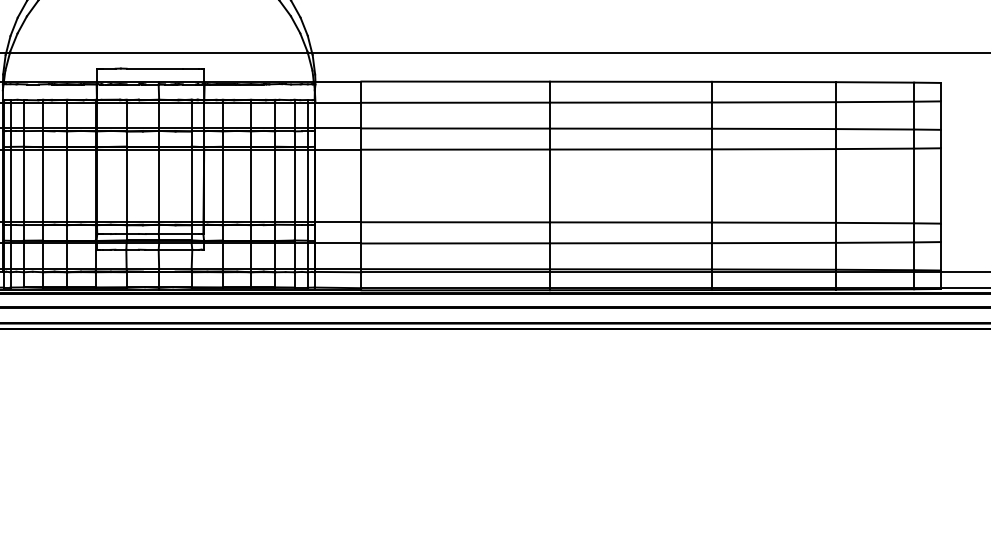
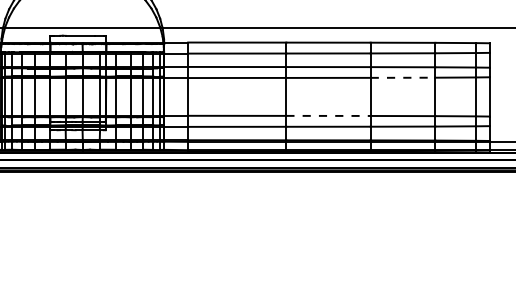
line: (774, 148) -> (403, 77), solid -> dashed
line: (632, 221) -> (329, 115), solid -> dashed

